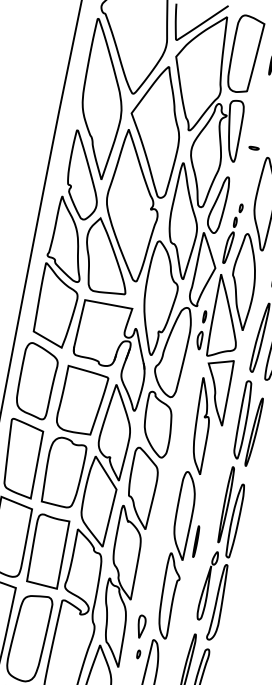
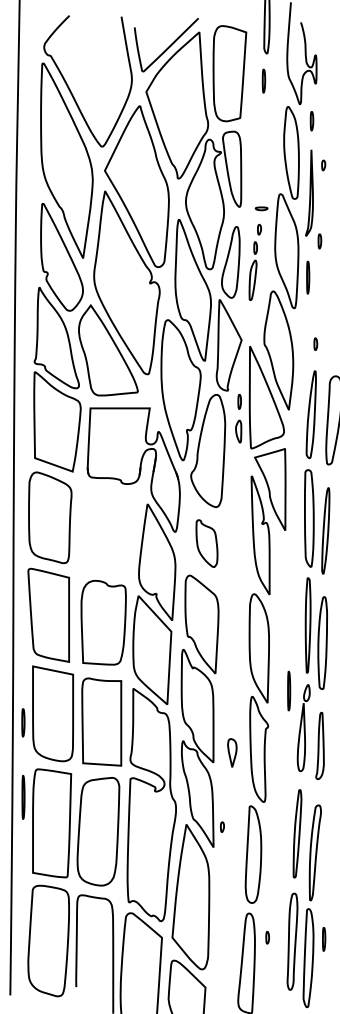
part: (253, 148) -> (261, 208), moved
part: (232, 232) -> (254, 261), moved
part: (82, 400) -> (109, 531), removed
part: (157, 424) -> (206, 543), size x0.6
line: (196, 541) -> (289, 690), moved
part: (217, 601) -> (319, 745), size x0.7
part: (141, 626) -> (232, 752), moved
part: (138, 653) -> (222, 826), moved

